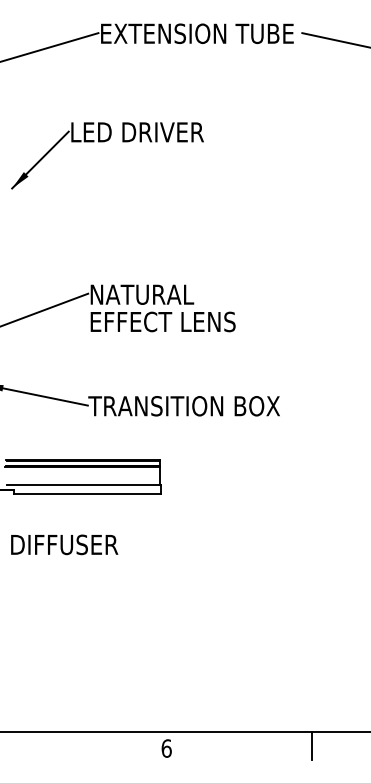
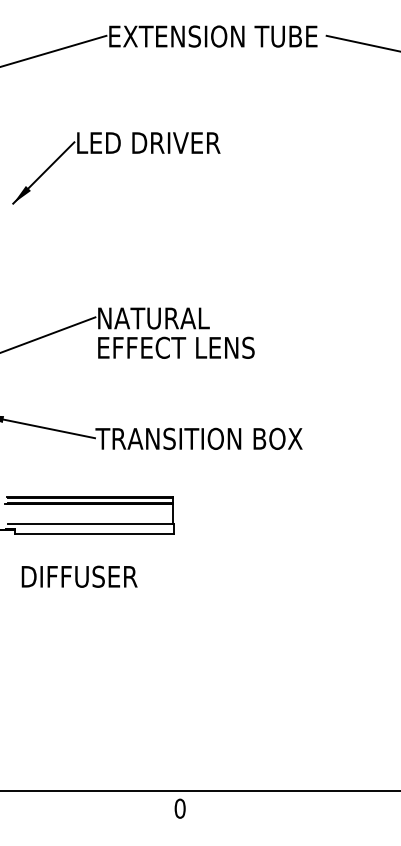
text: (64, 544) -> (79, 576), moved
line: (312, 745) -> (337, 805), removed
text: (166, 748) -> (179, 808), 6 -> 0

